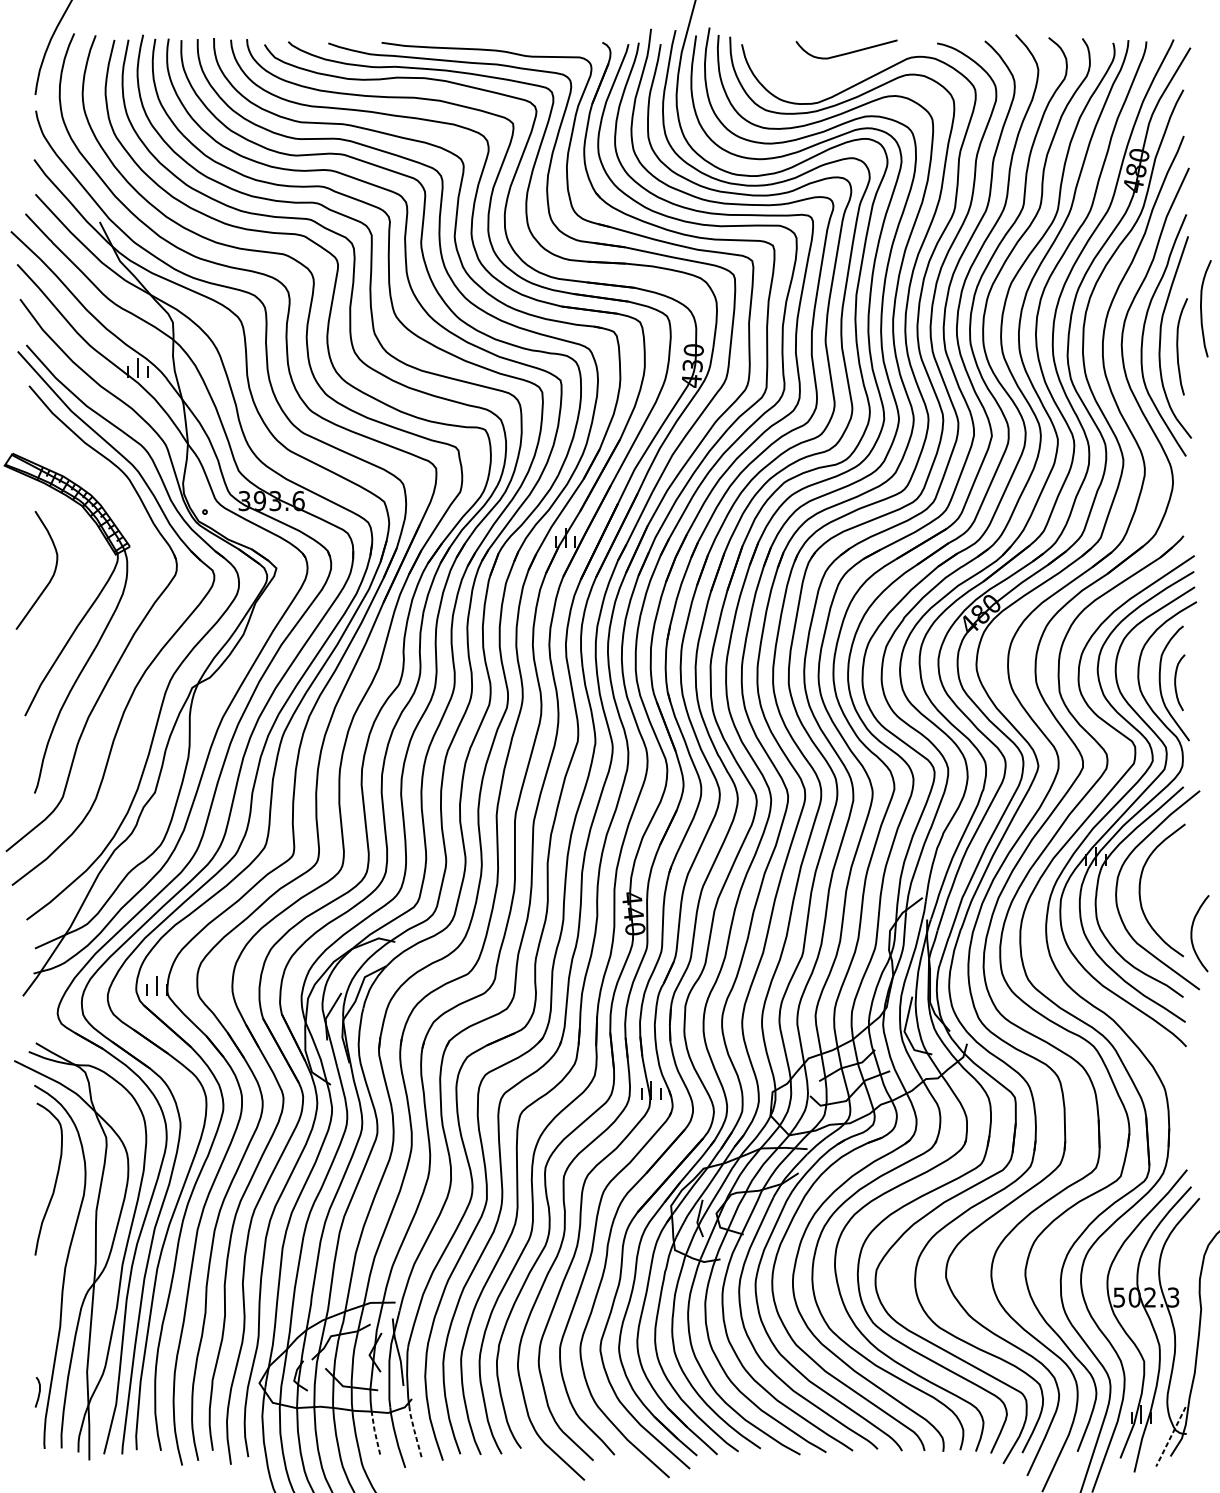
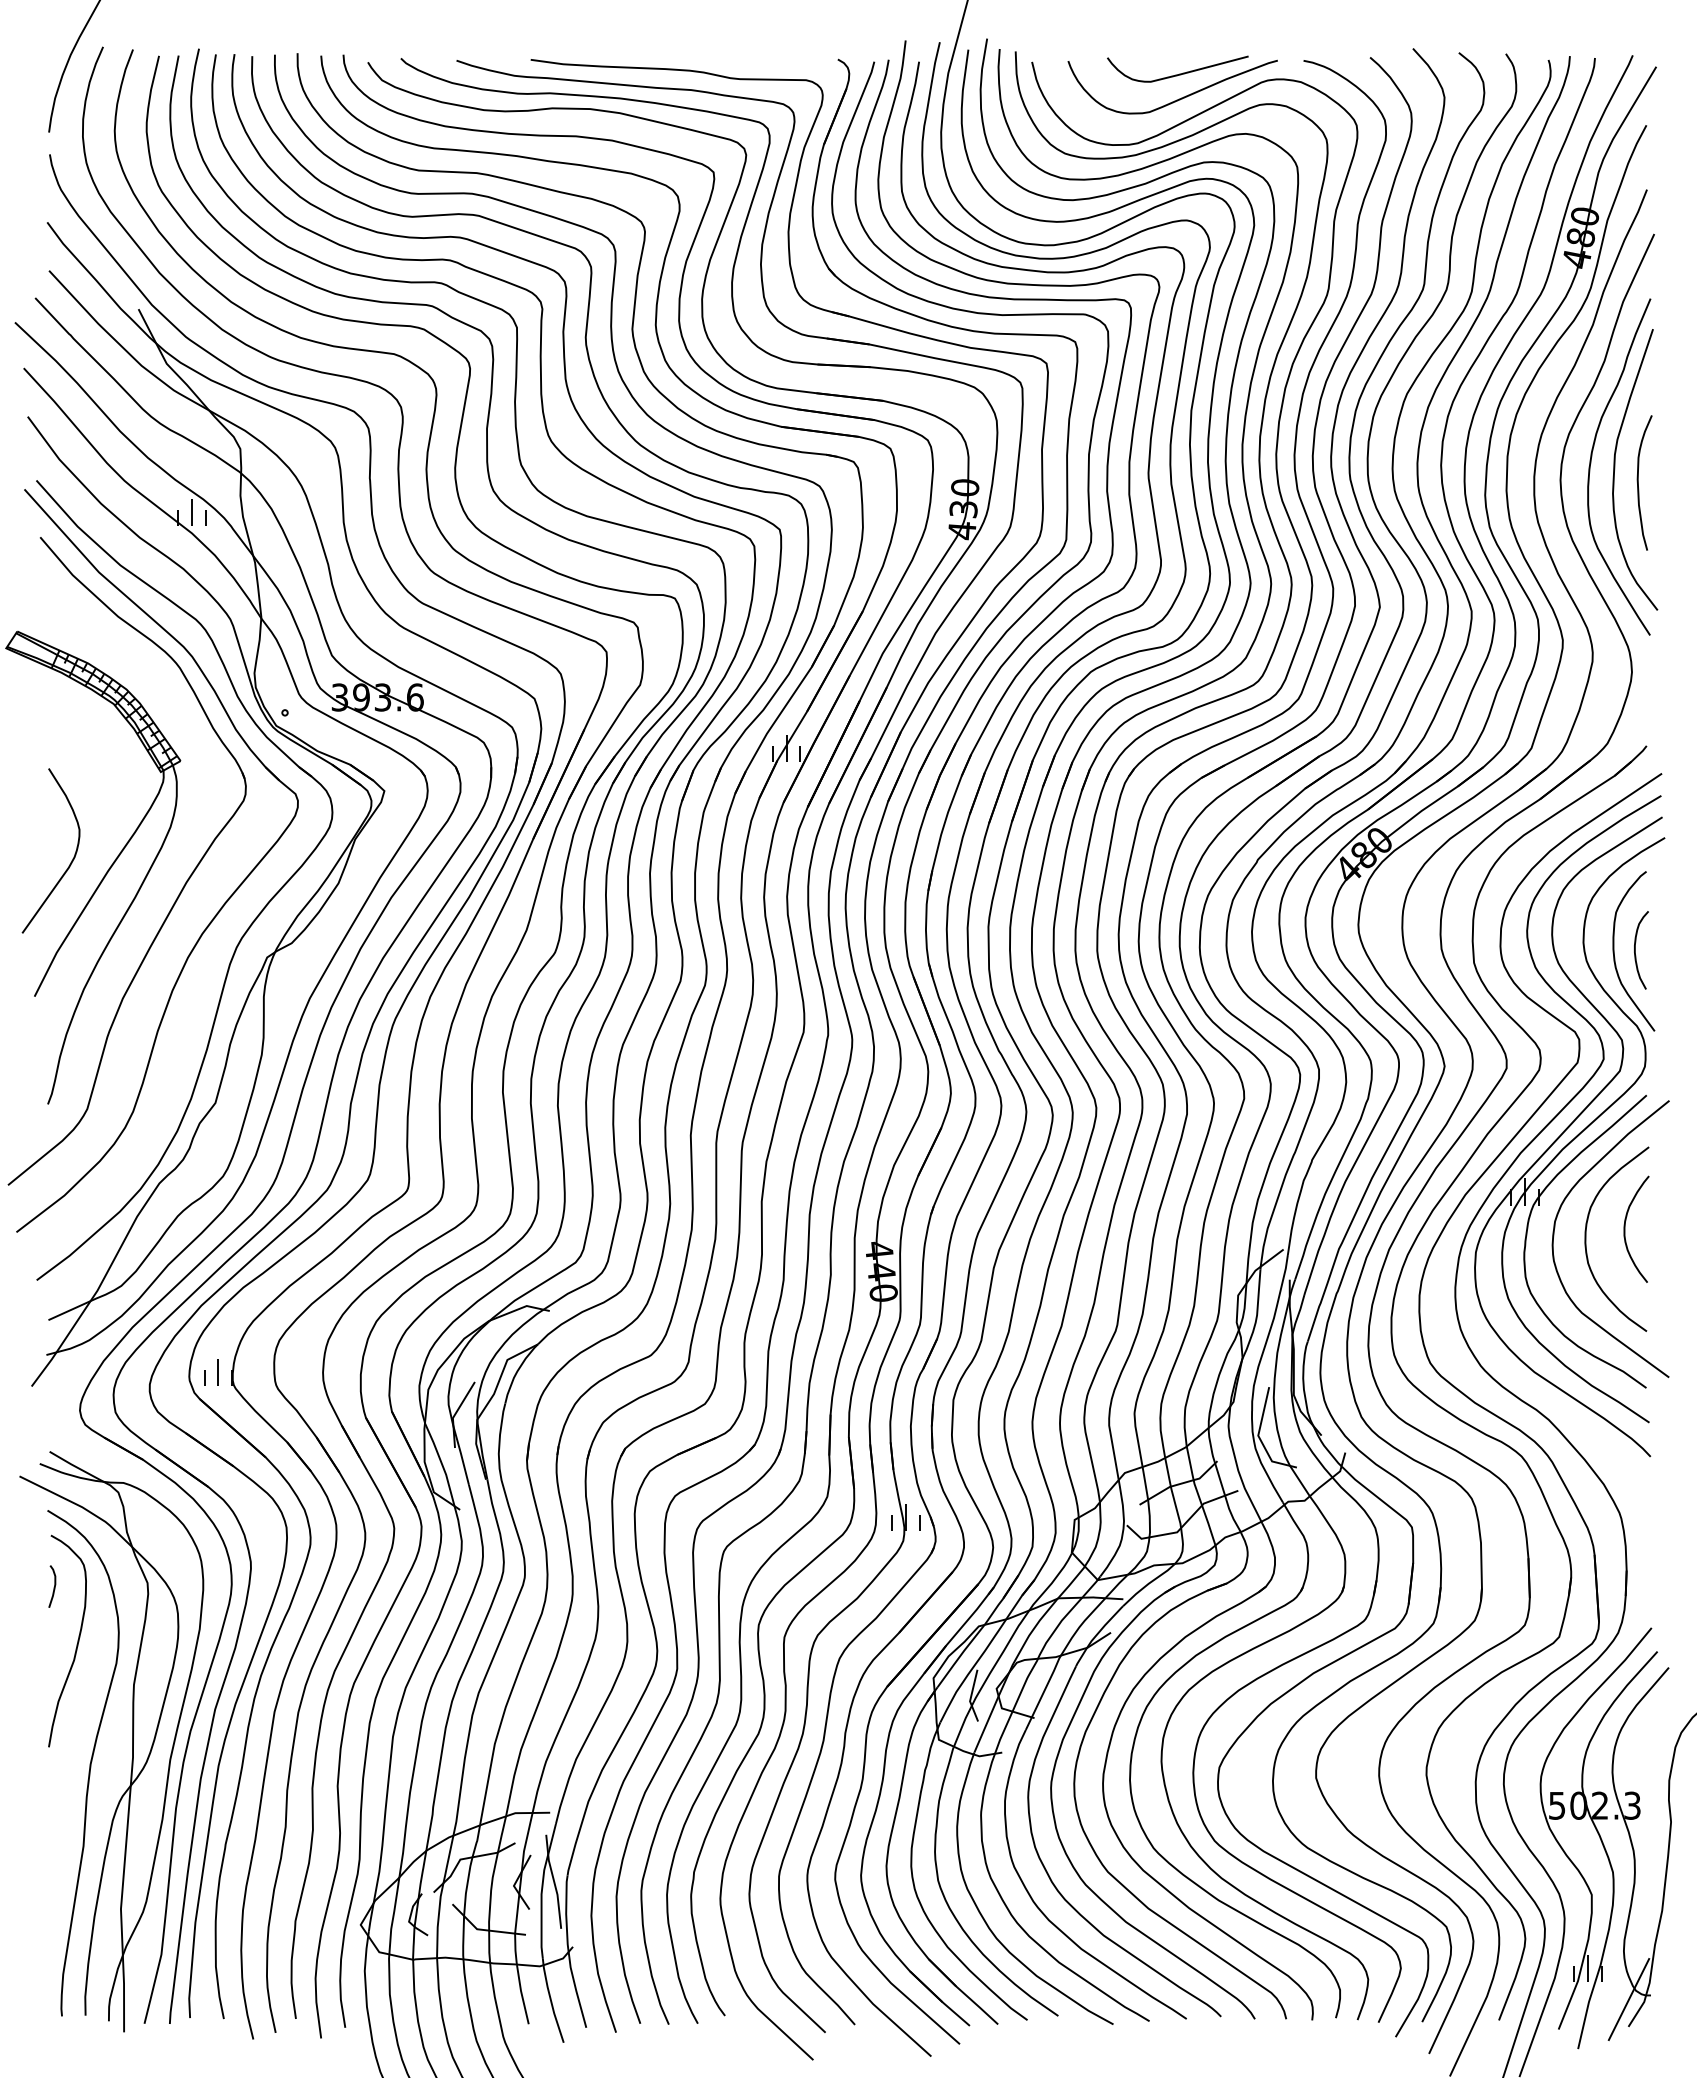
curve: (845, 71) -> (1176, 99), added
curve: (1201, 308) -> (1671, 429), removed
curve: (51, 577) -> (71, 860), moved
curve: (1192, 933) -> (1625, 1228), moved
curve: (38, 1392) -> (53, 1587), moved
line: (414, 1431) -> (576, 1991), dashed -> solid
line: (374, 1432) -> (521, 1993), dashed -> solid
line: (1170, 1436) -> (1628, 1999), dashed -> solid

